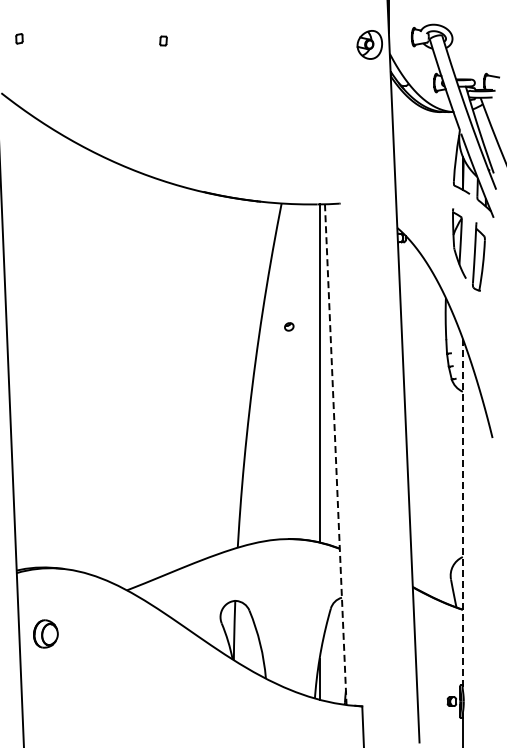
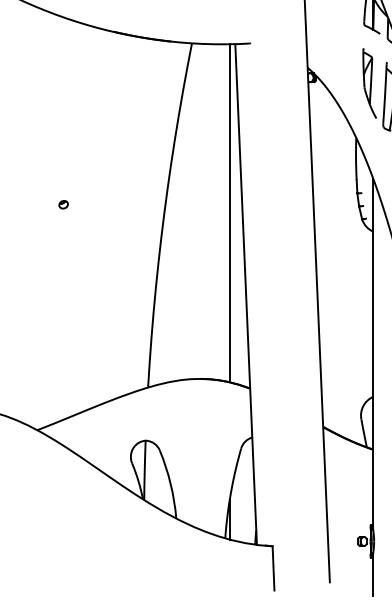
part: (289, 326) -> (63, 204), moved
line: (335, 454) -> (245, 294), dashed -> solid
line: (462, 514) -> (372, 354), dashed -> solid

